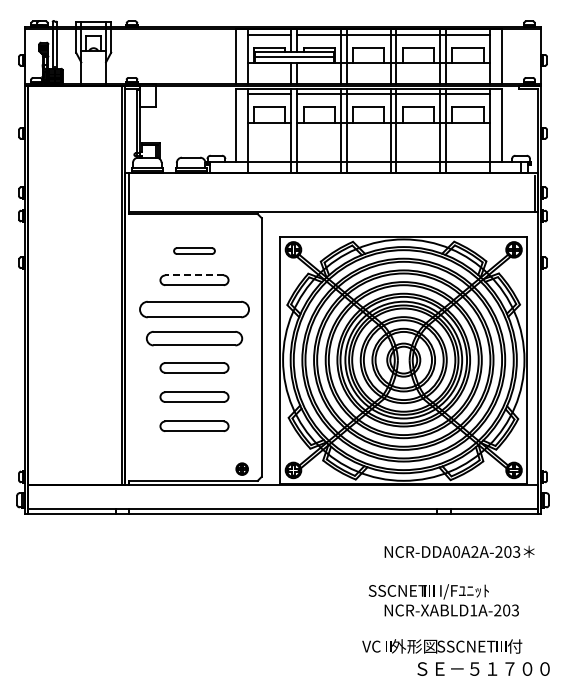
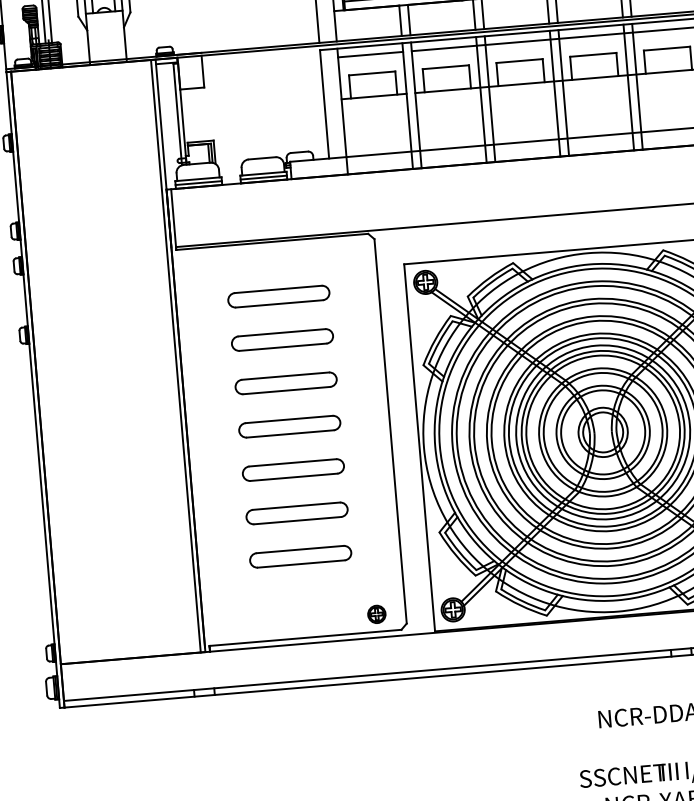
part: (194, 250) -> (278, 295), size x1.67
line: (194, 275) -> (281, 332), dashed -> solid
part: (194, 309) -> (286, 383), size x0.62
part: (194, 338) -> (289, 426), size x0.71

